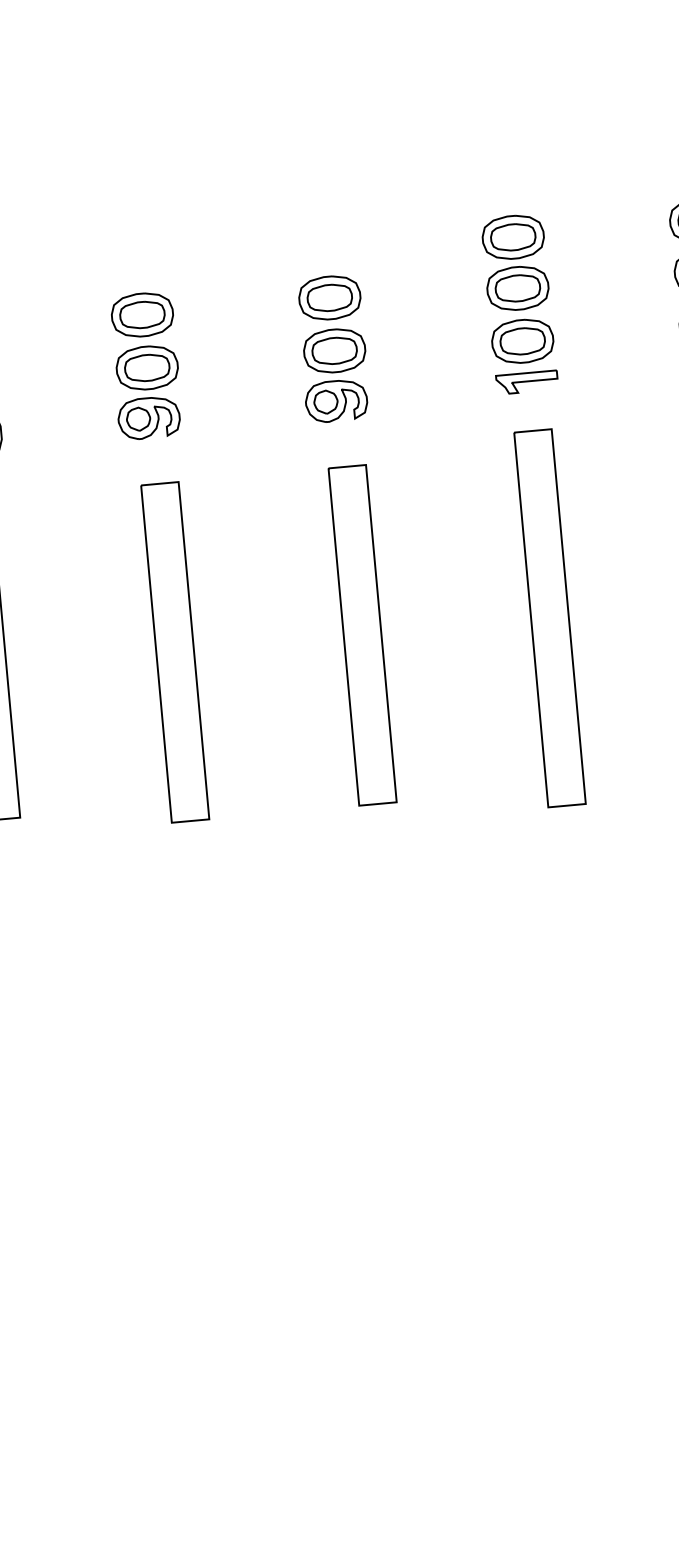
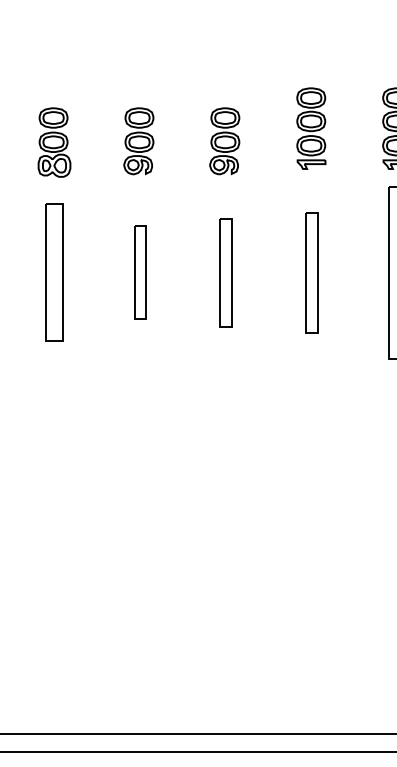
part: (550, 617) -> (312, 272), size x0.7
part: (363, 634) -> (226, 272), size x0.7
part: (175, 651) -> (140, 272), size x0.6

